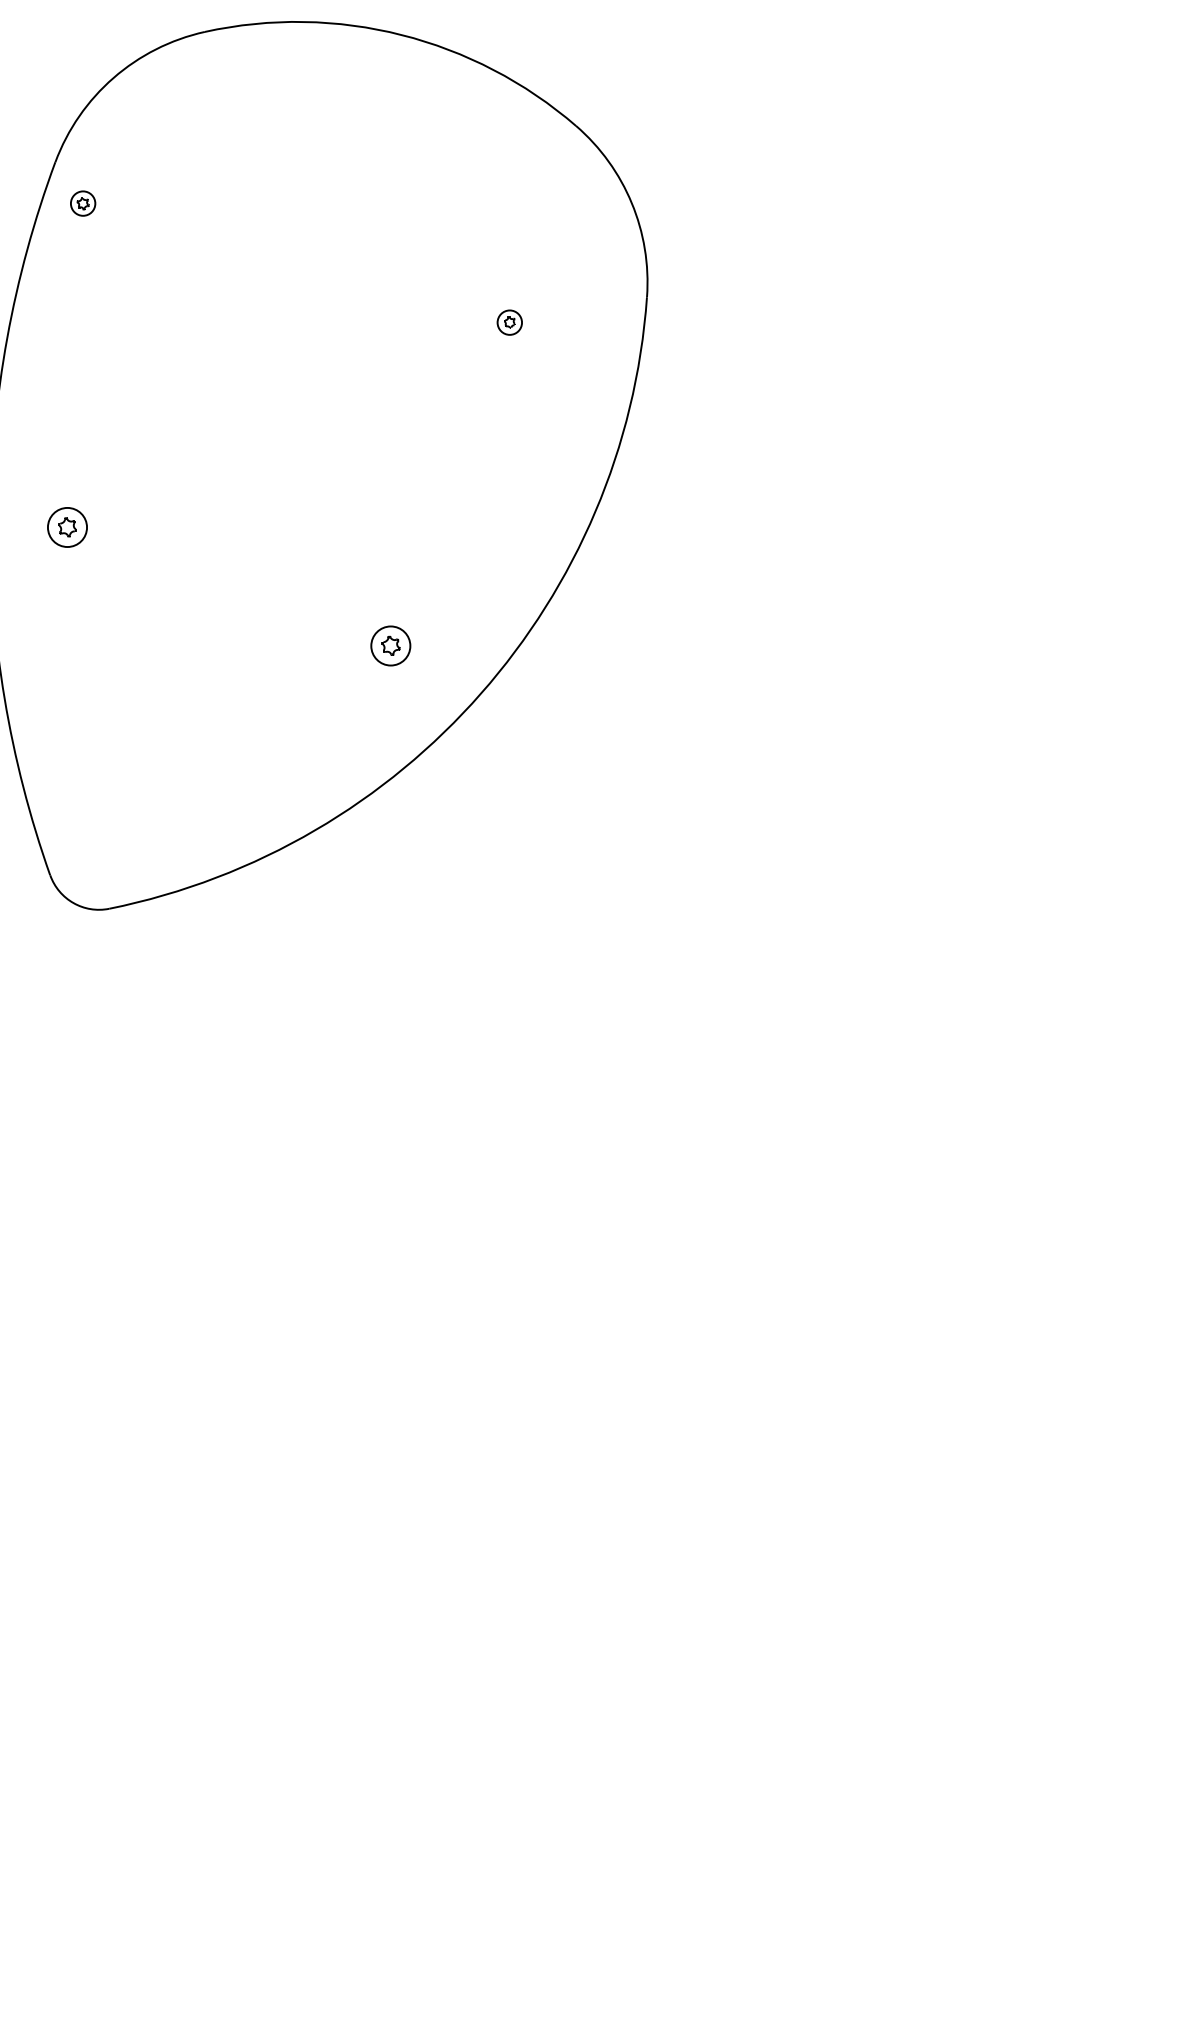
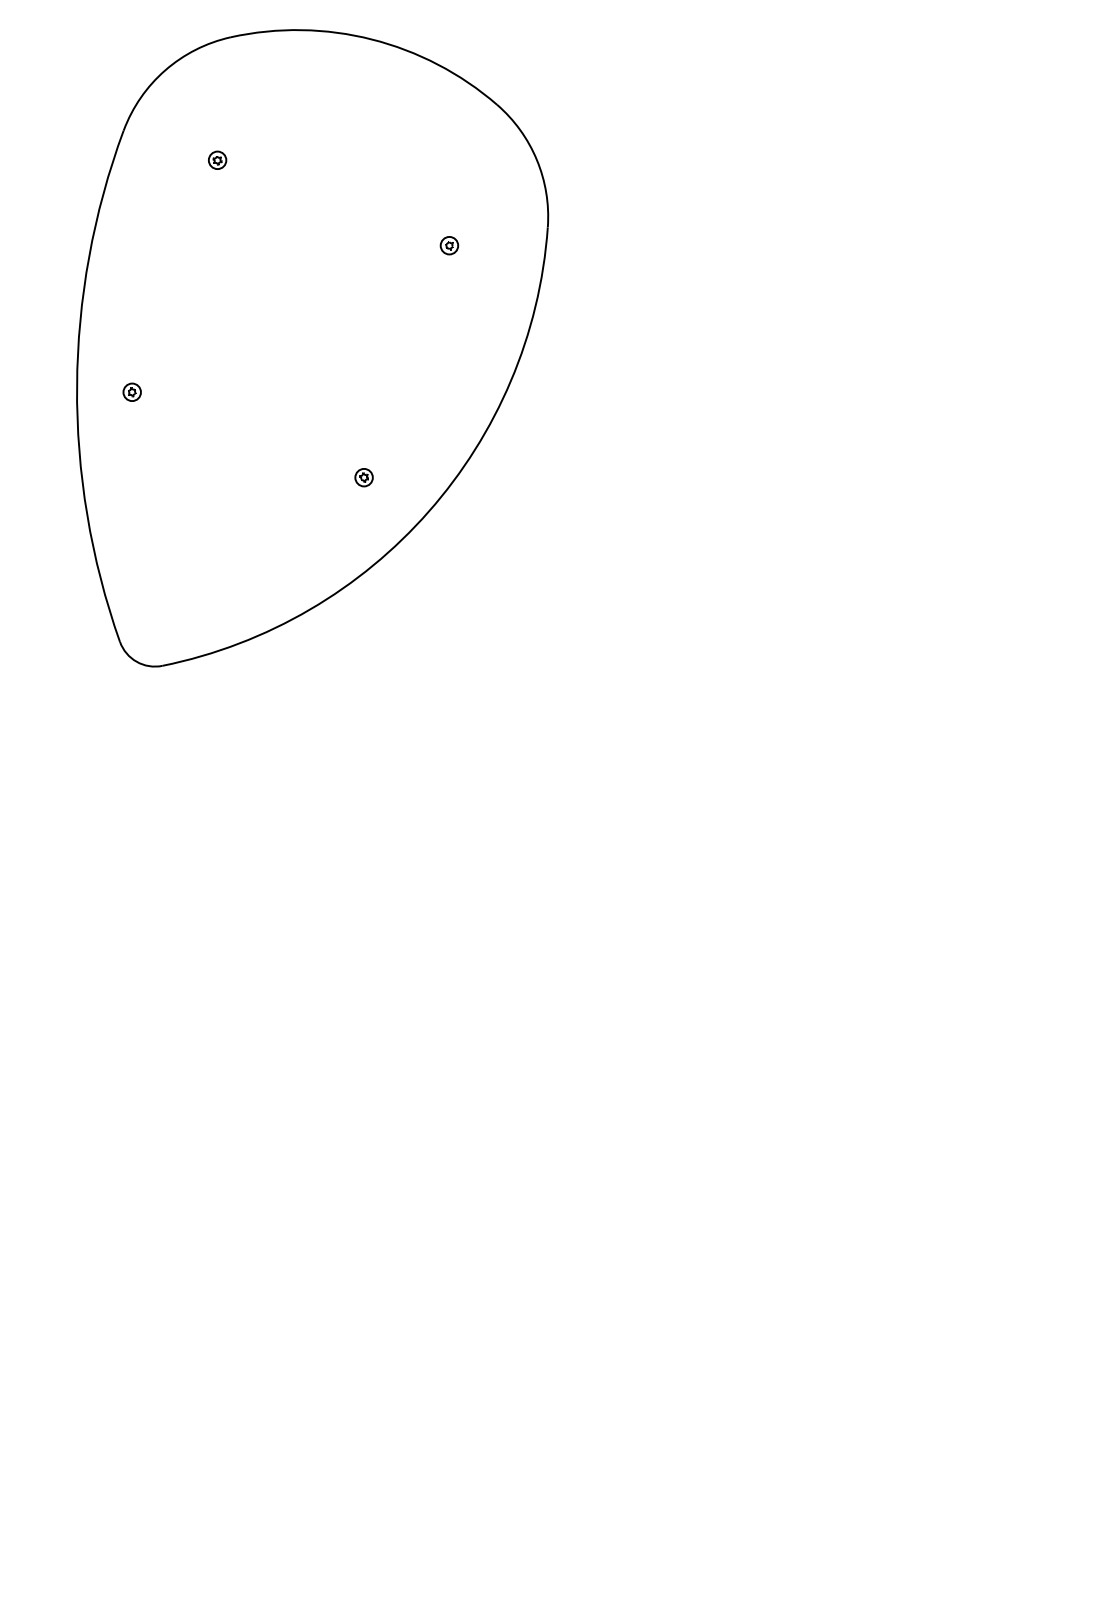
part: (83, 202) -> (217, 159), moved
part: (66, 526) -> (131, 391), size x0.62
part: (389, 646) -> (363, 477), size x0.62

